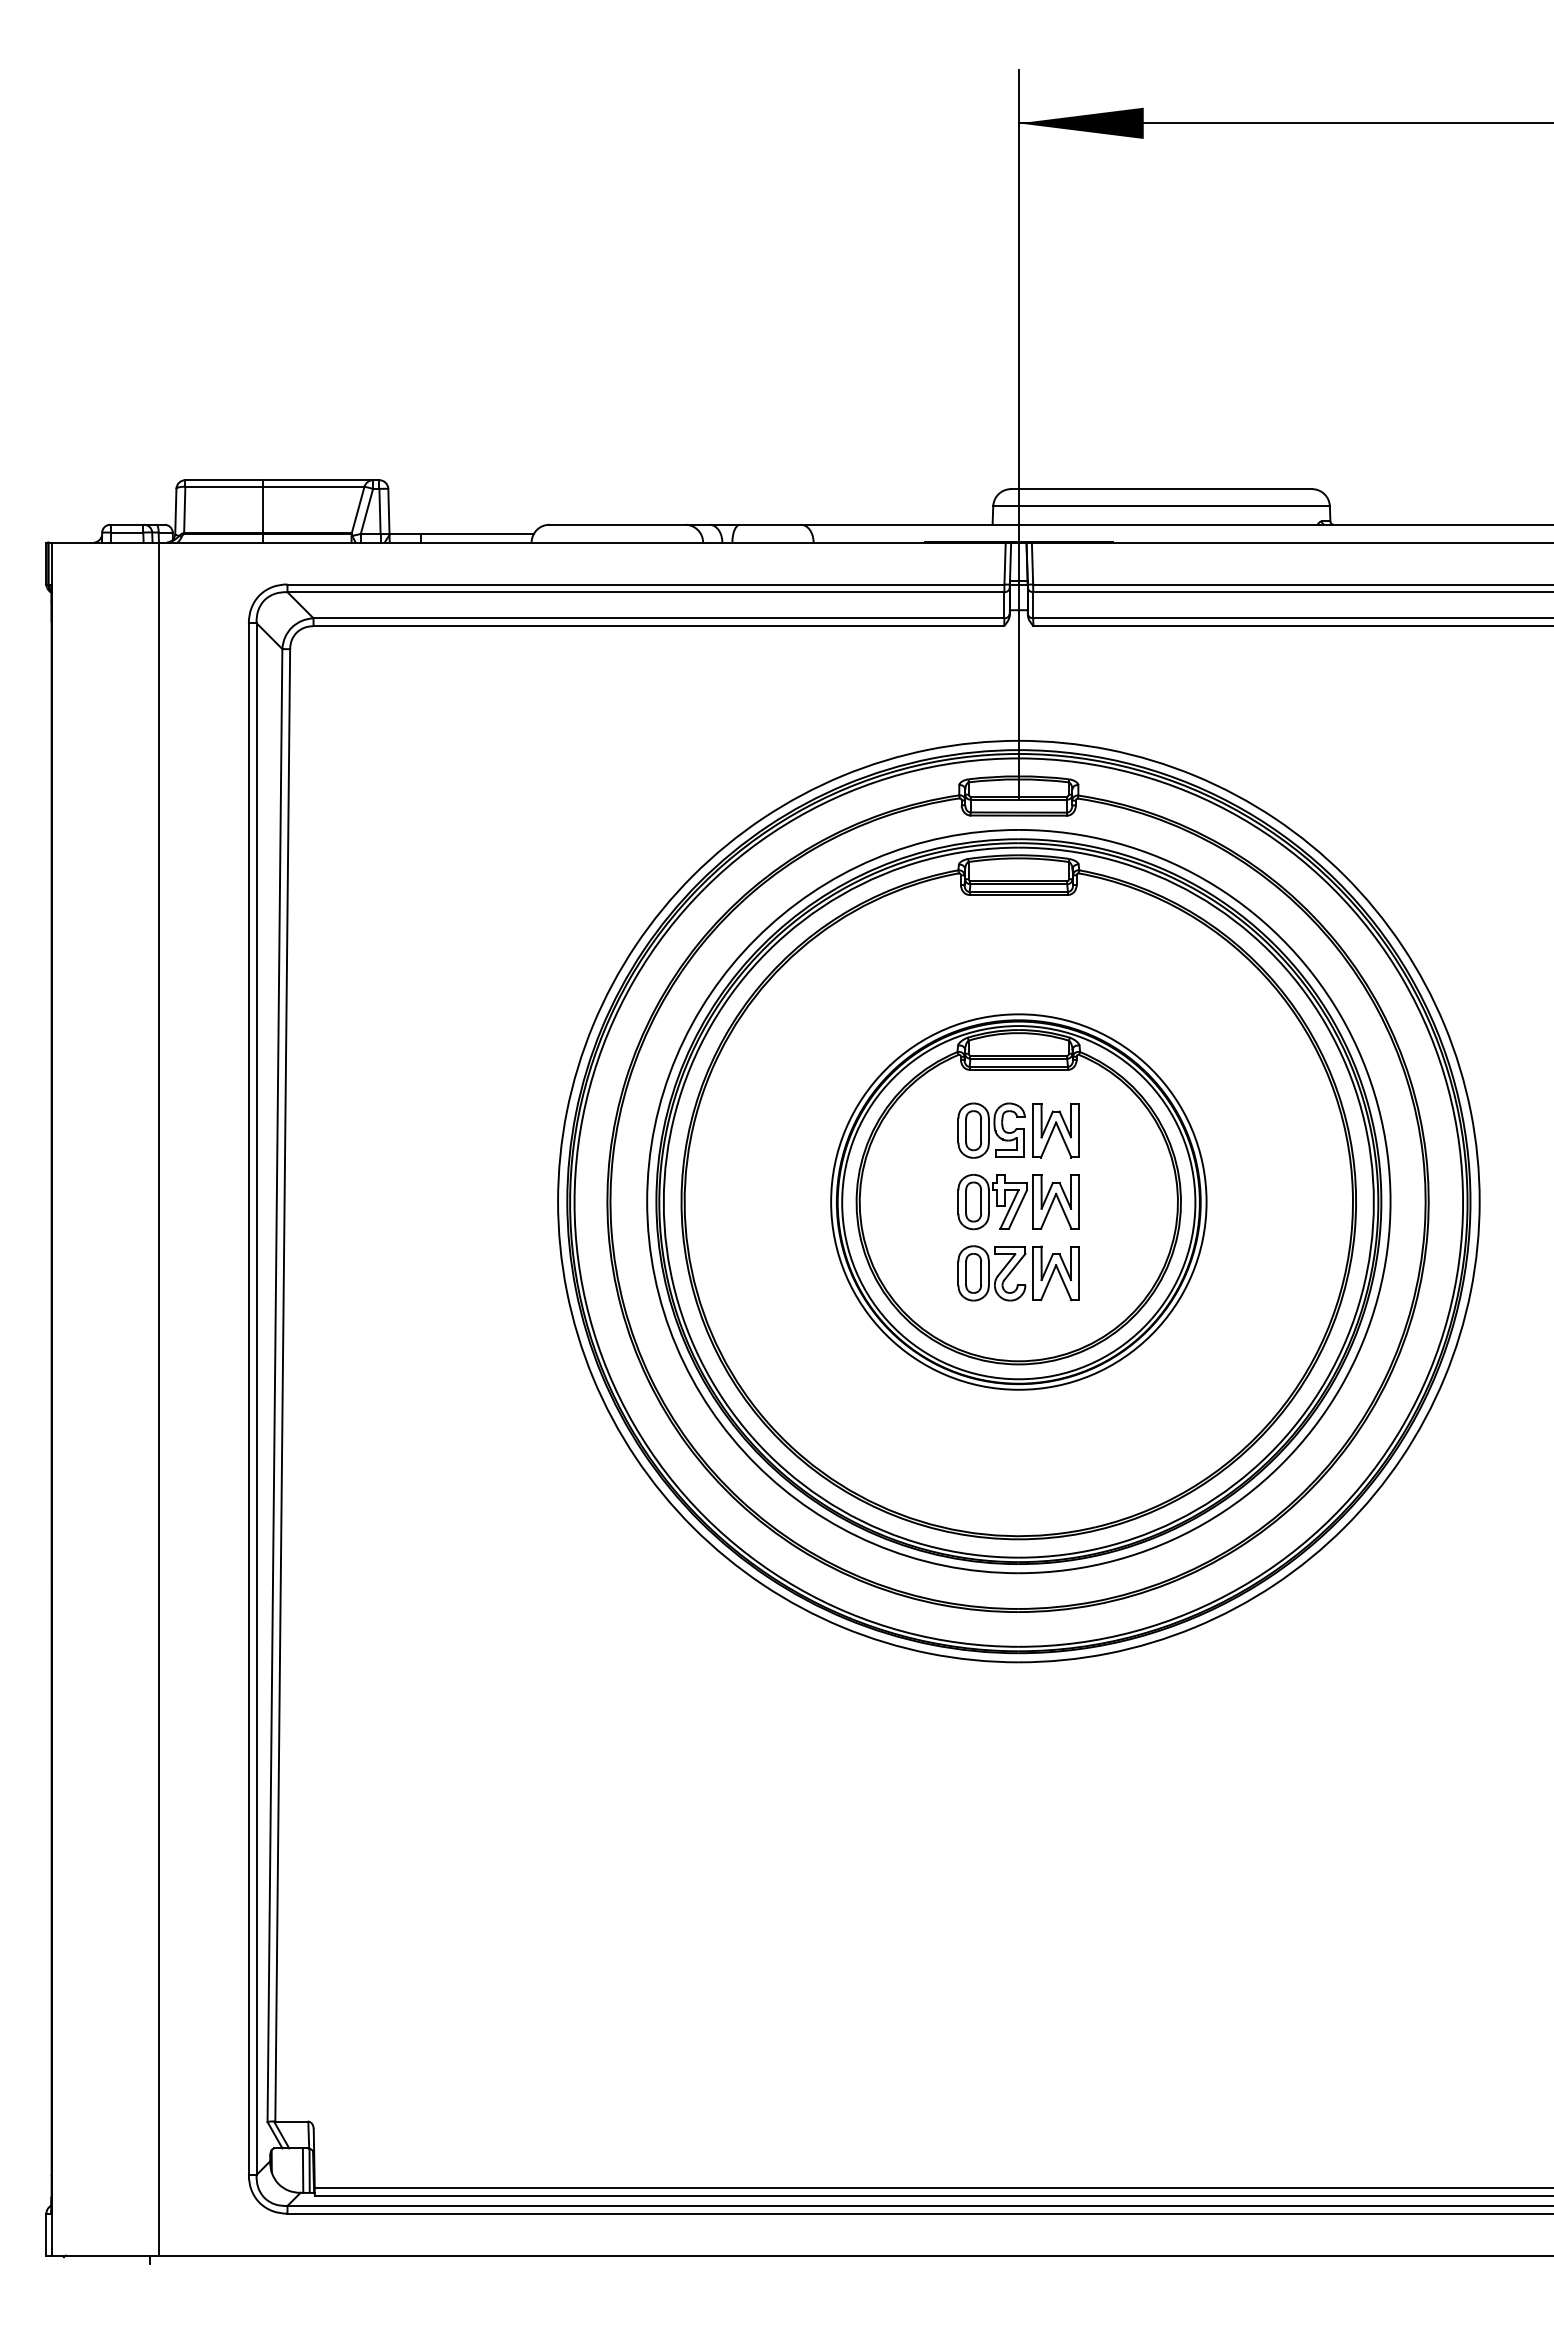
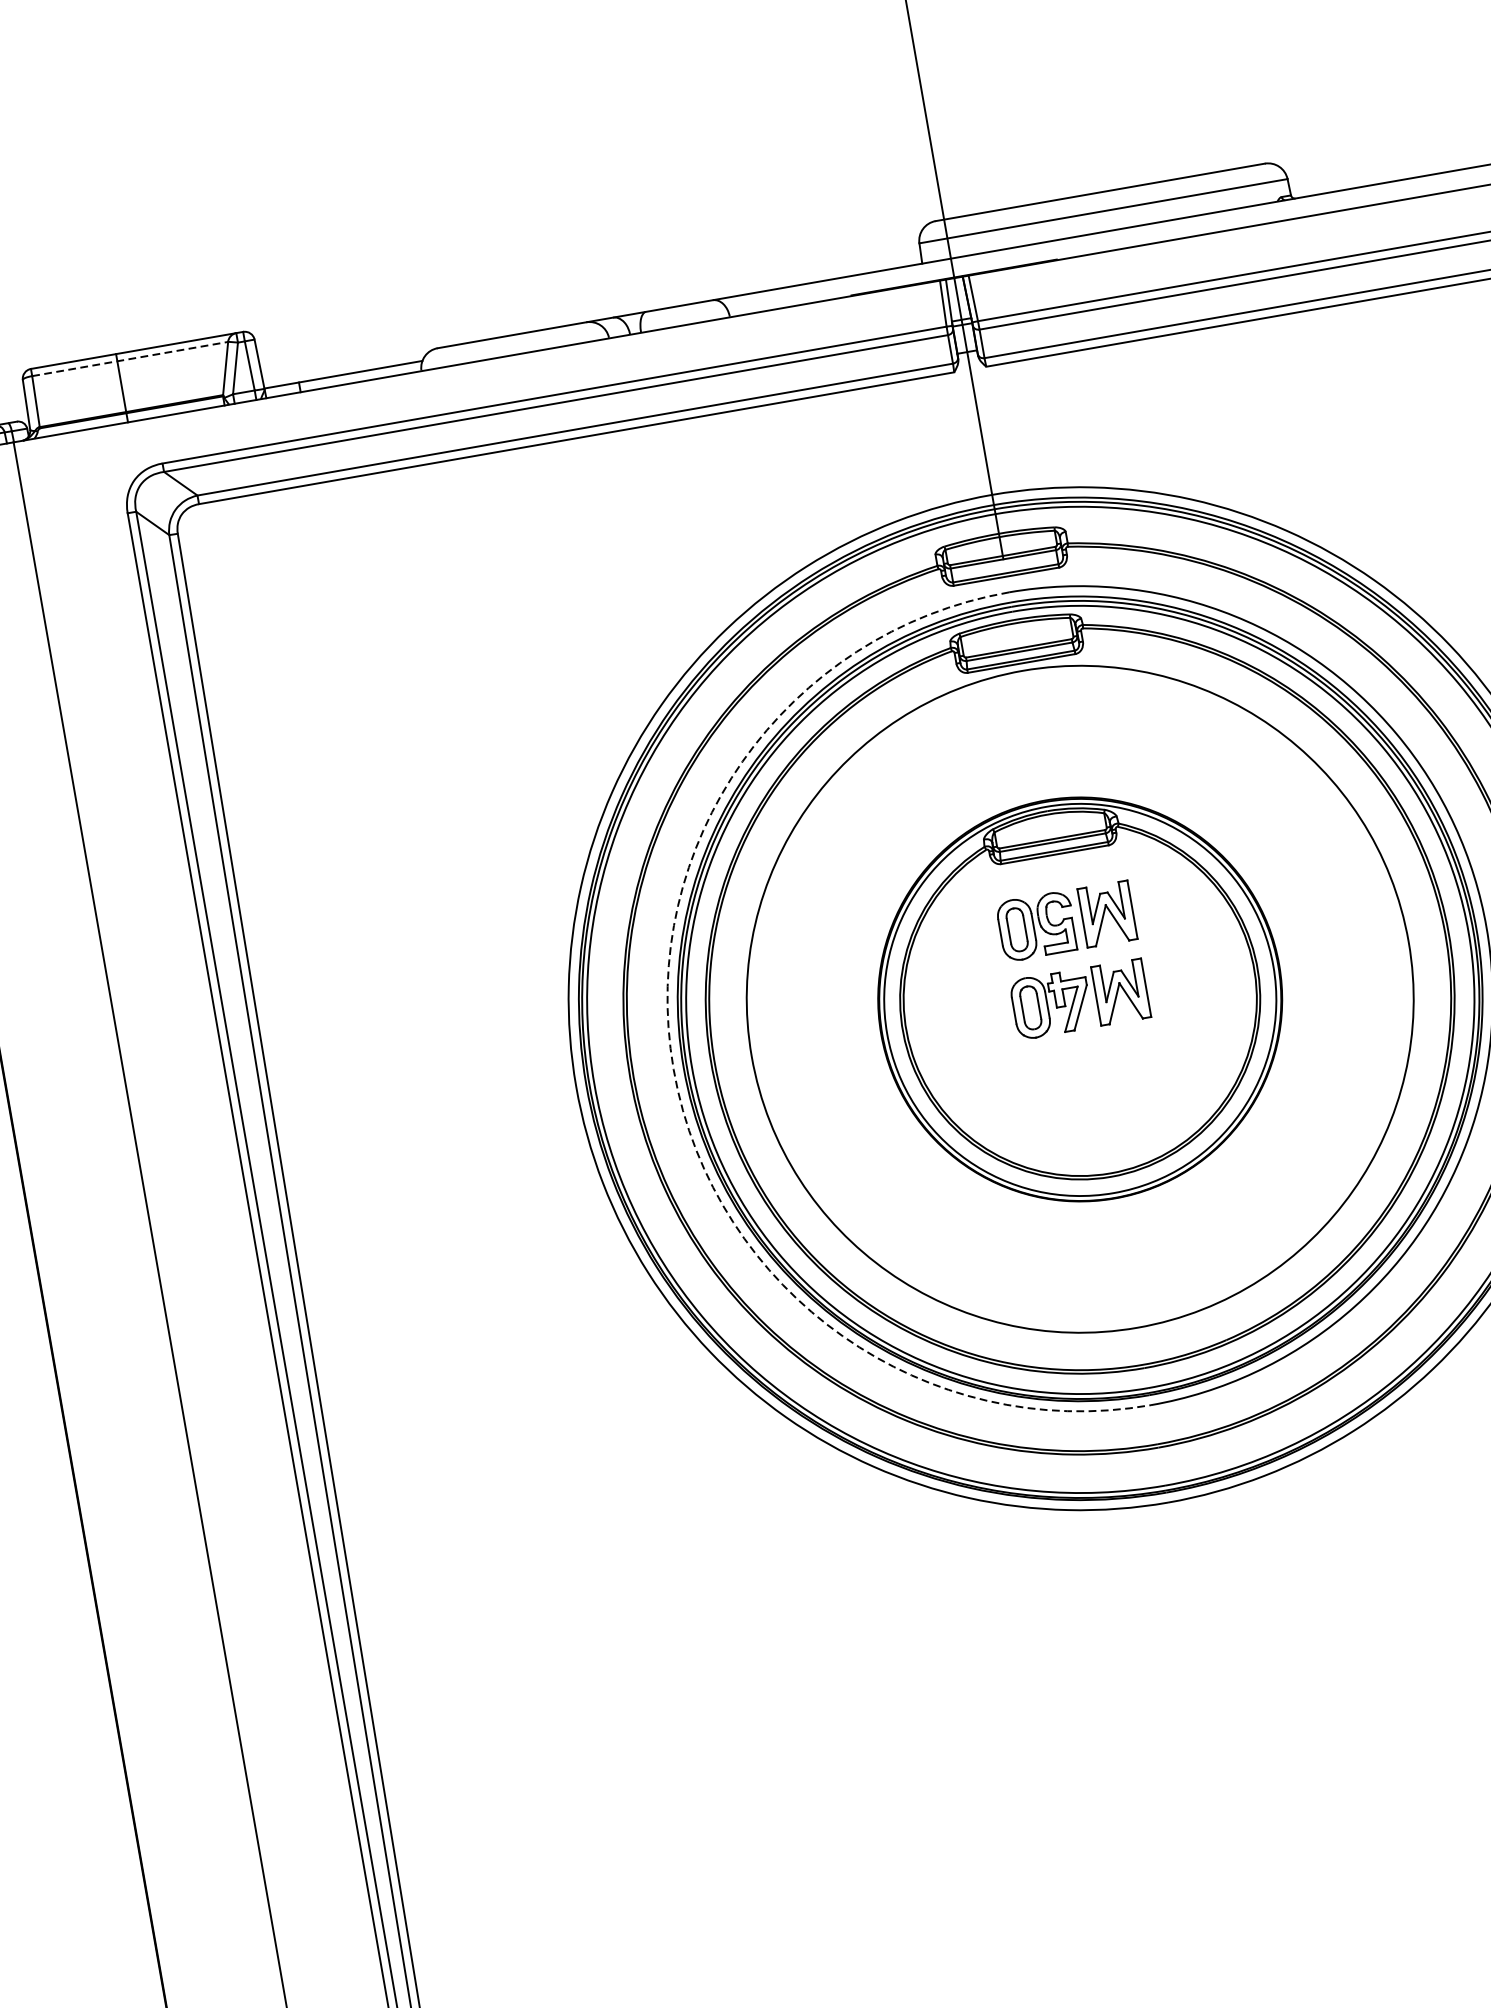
line: (274, 486) -> (129, 358), solid -> dashed
arc: (647, 1201) -> (674, 1069), solid -> dashed
circle: (1018, 1201) -> (1079, 998), size x1.6
part: (1018, 1273) -> (1093, 1077), removed

